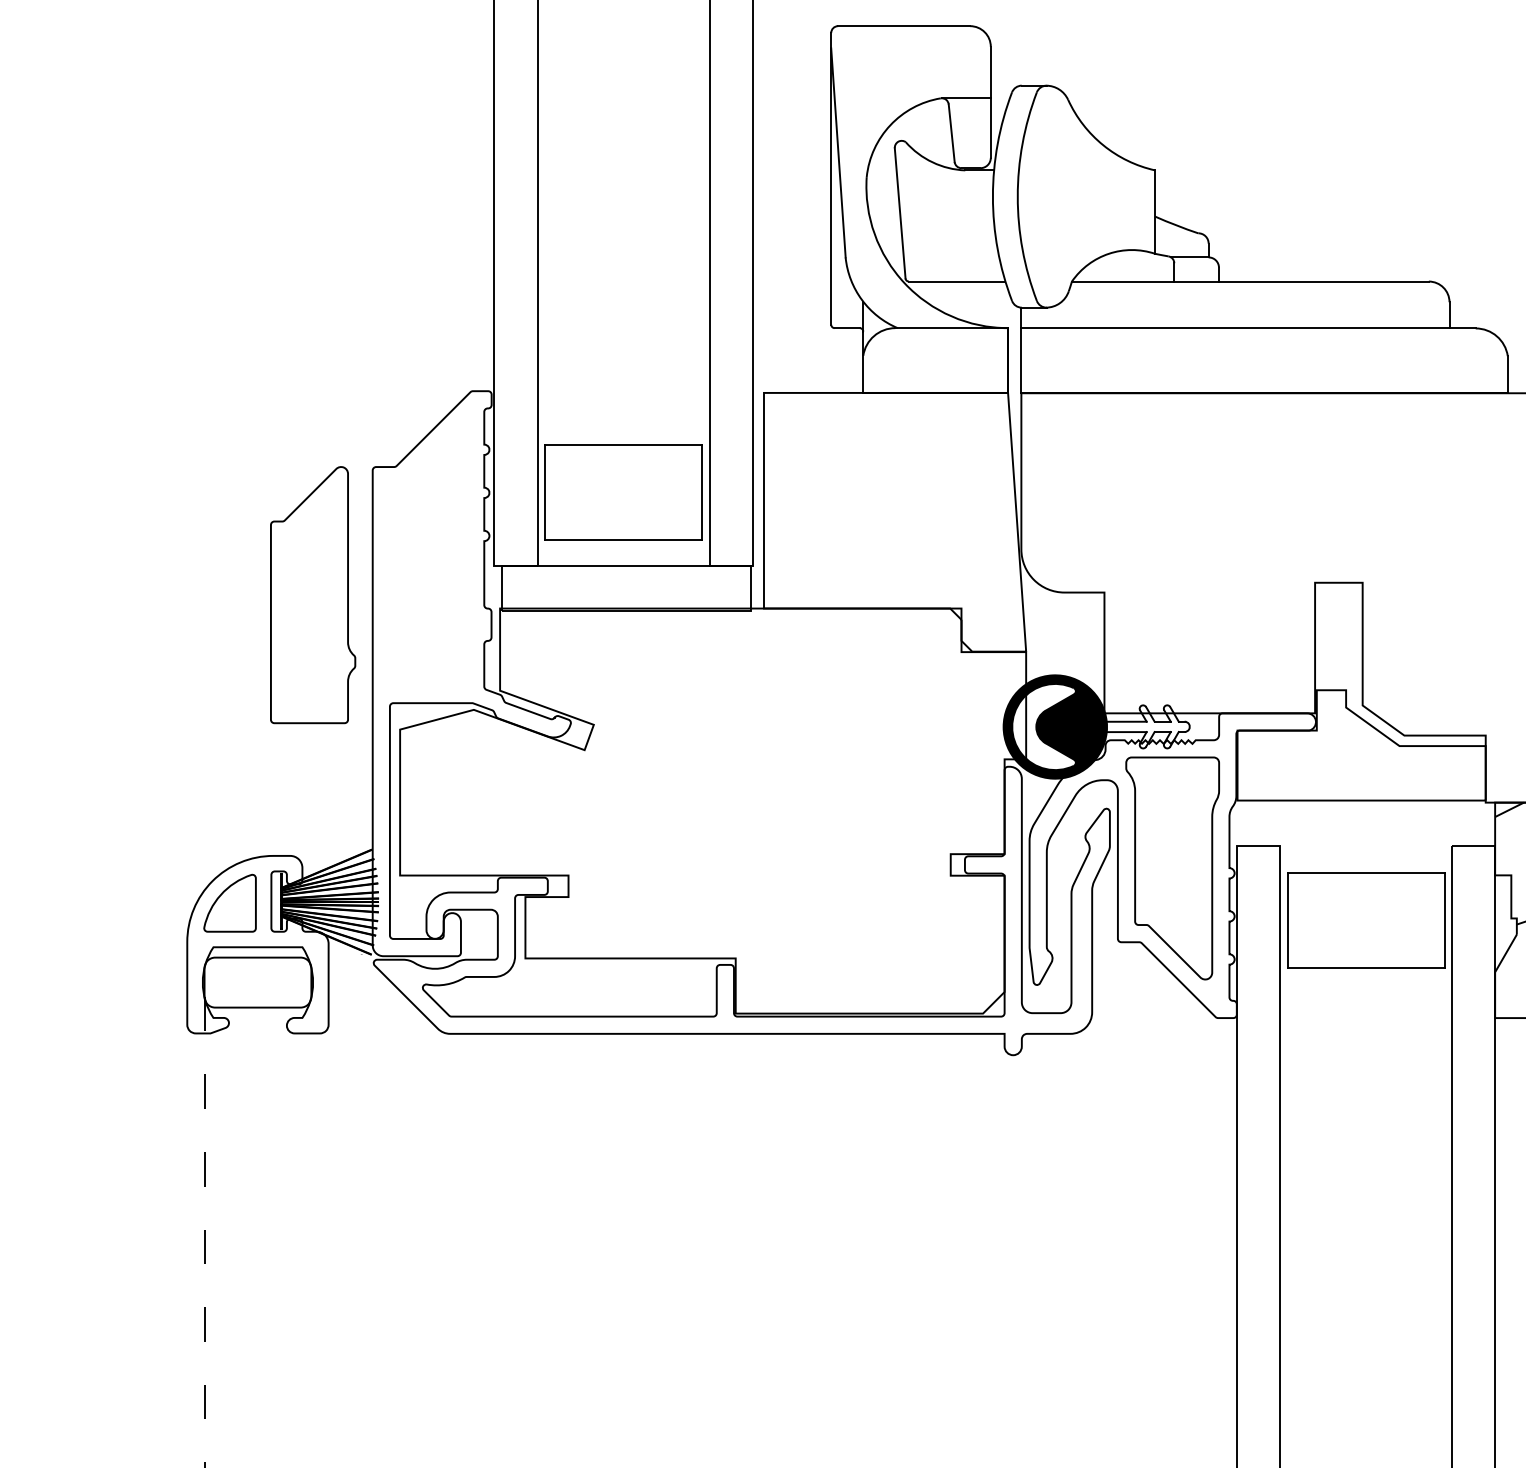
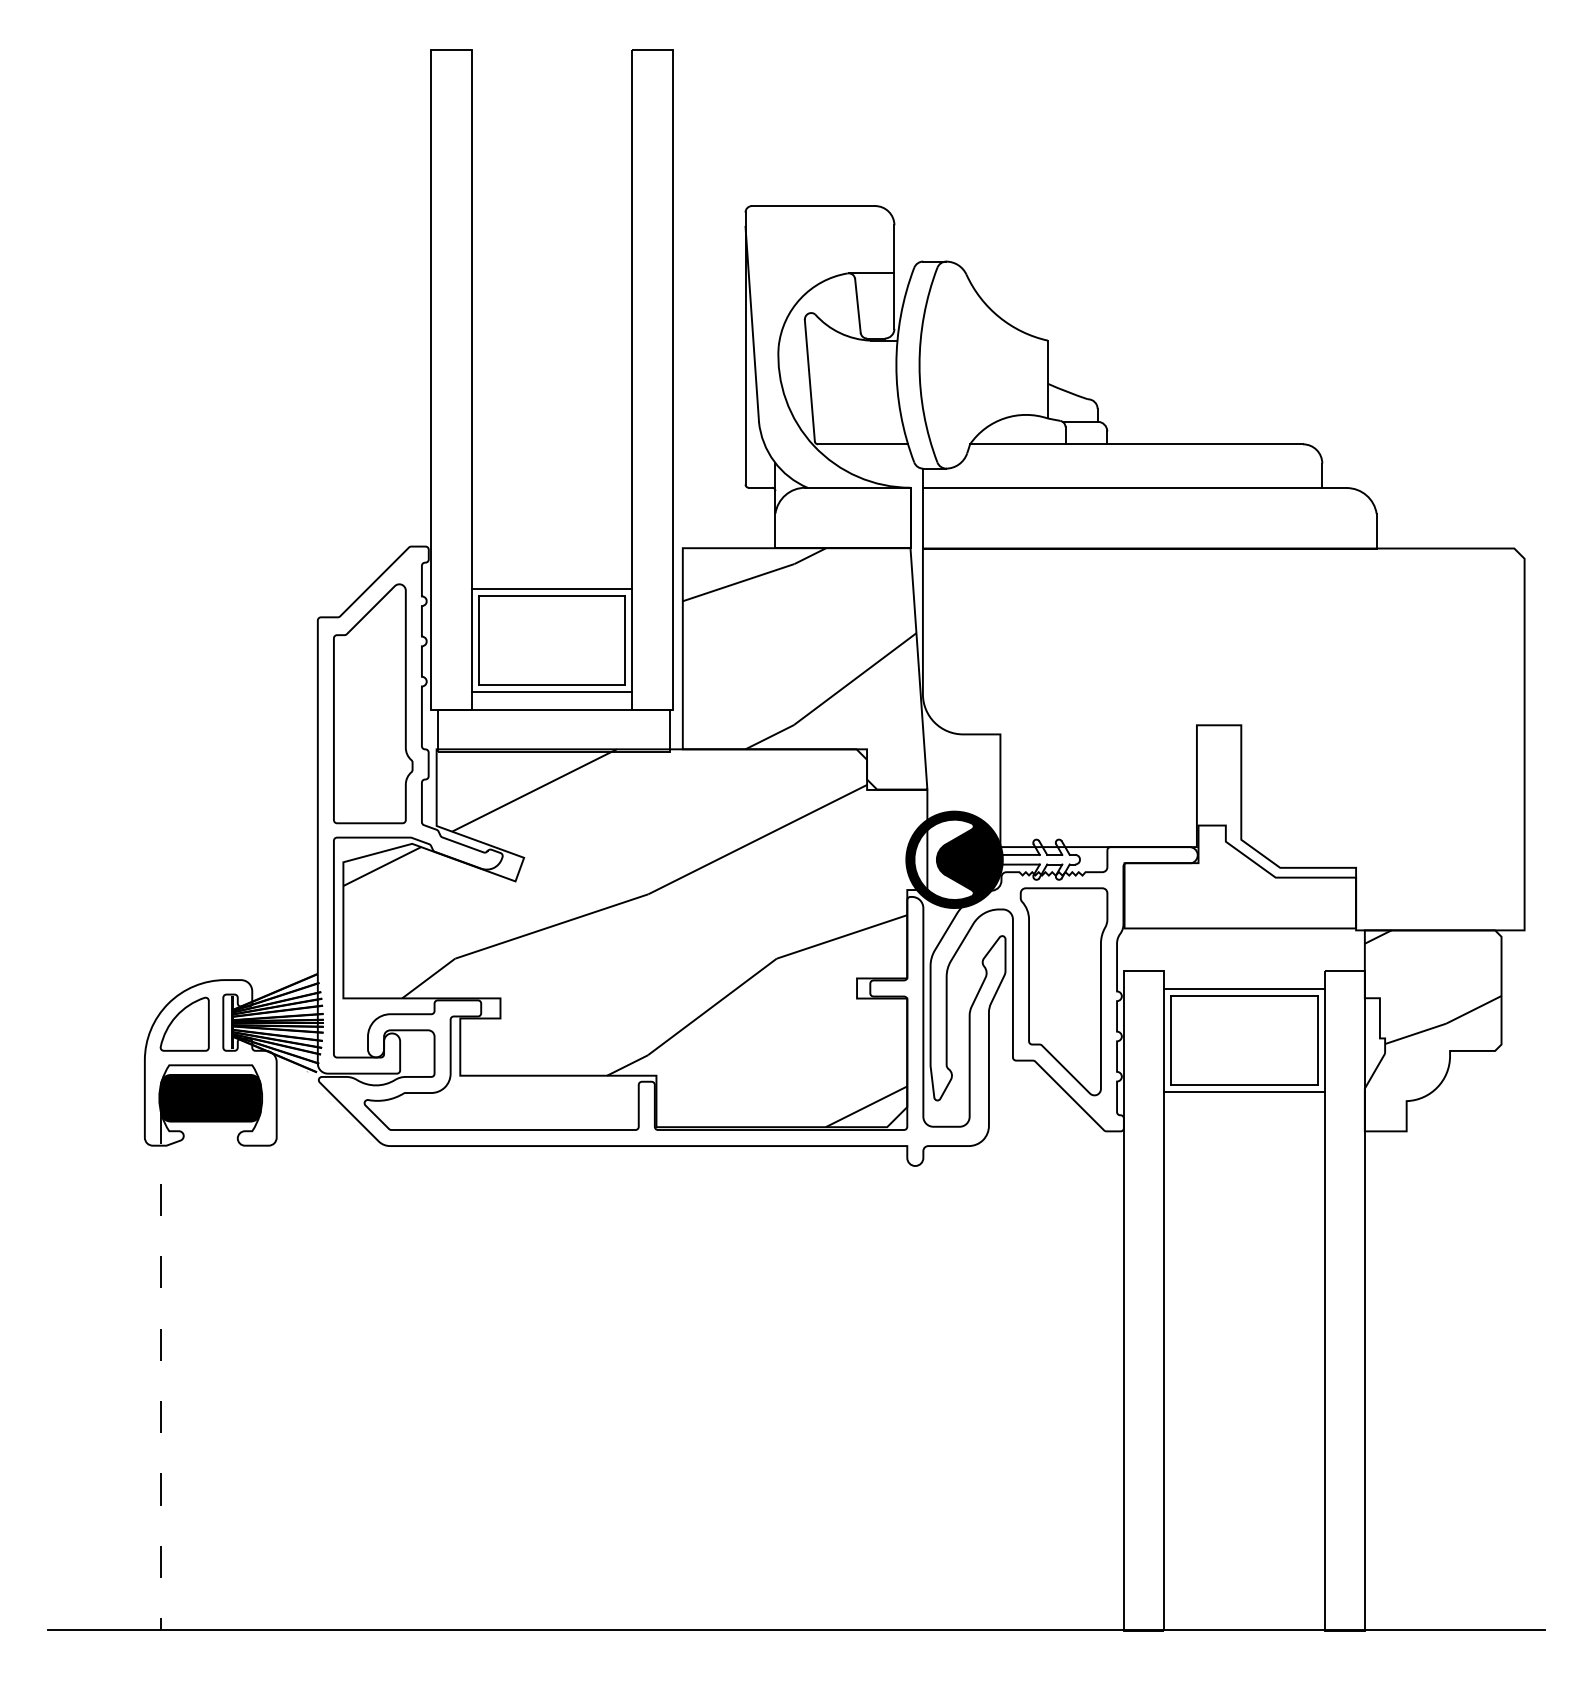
line: (623, 437) -> (551, 589), added
hatch: (889, 500) -> (799, 648), added
line: (623, 547) -> (551, 692), added
part: (313, 594) -> (373, 703), moved
hatch: (702, 811) -> (625, 938), added
line: (1366, 864) -> (1244, 988), added
line: (1366, 975) -> (1244, 1091), added
fill: (257, 981) -> (210, 1097), added

